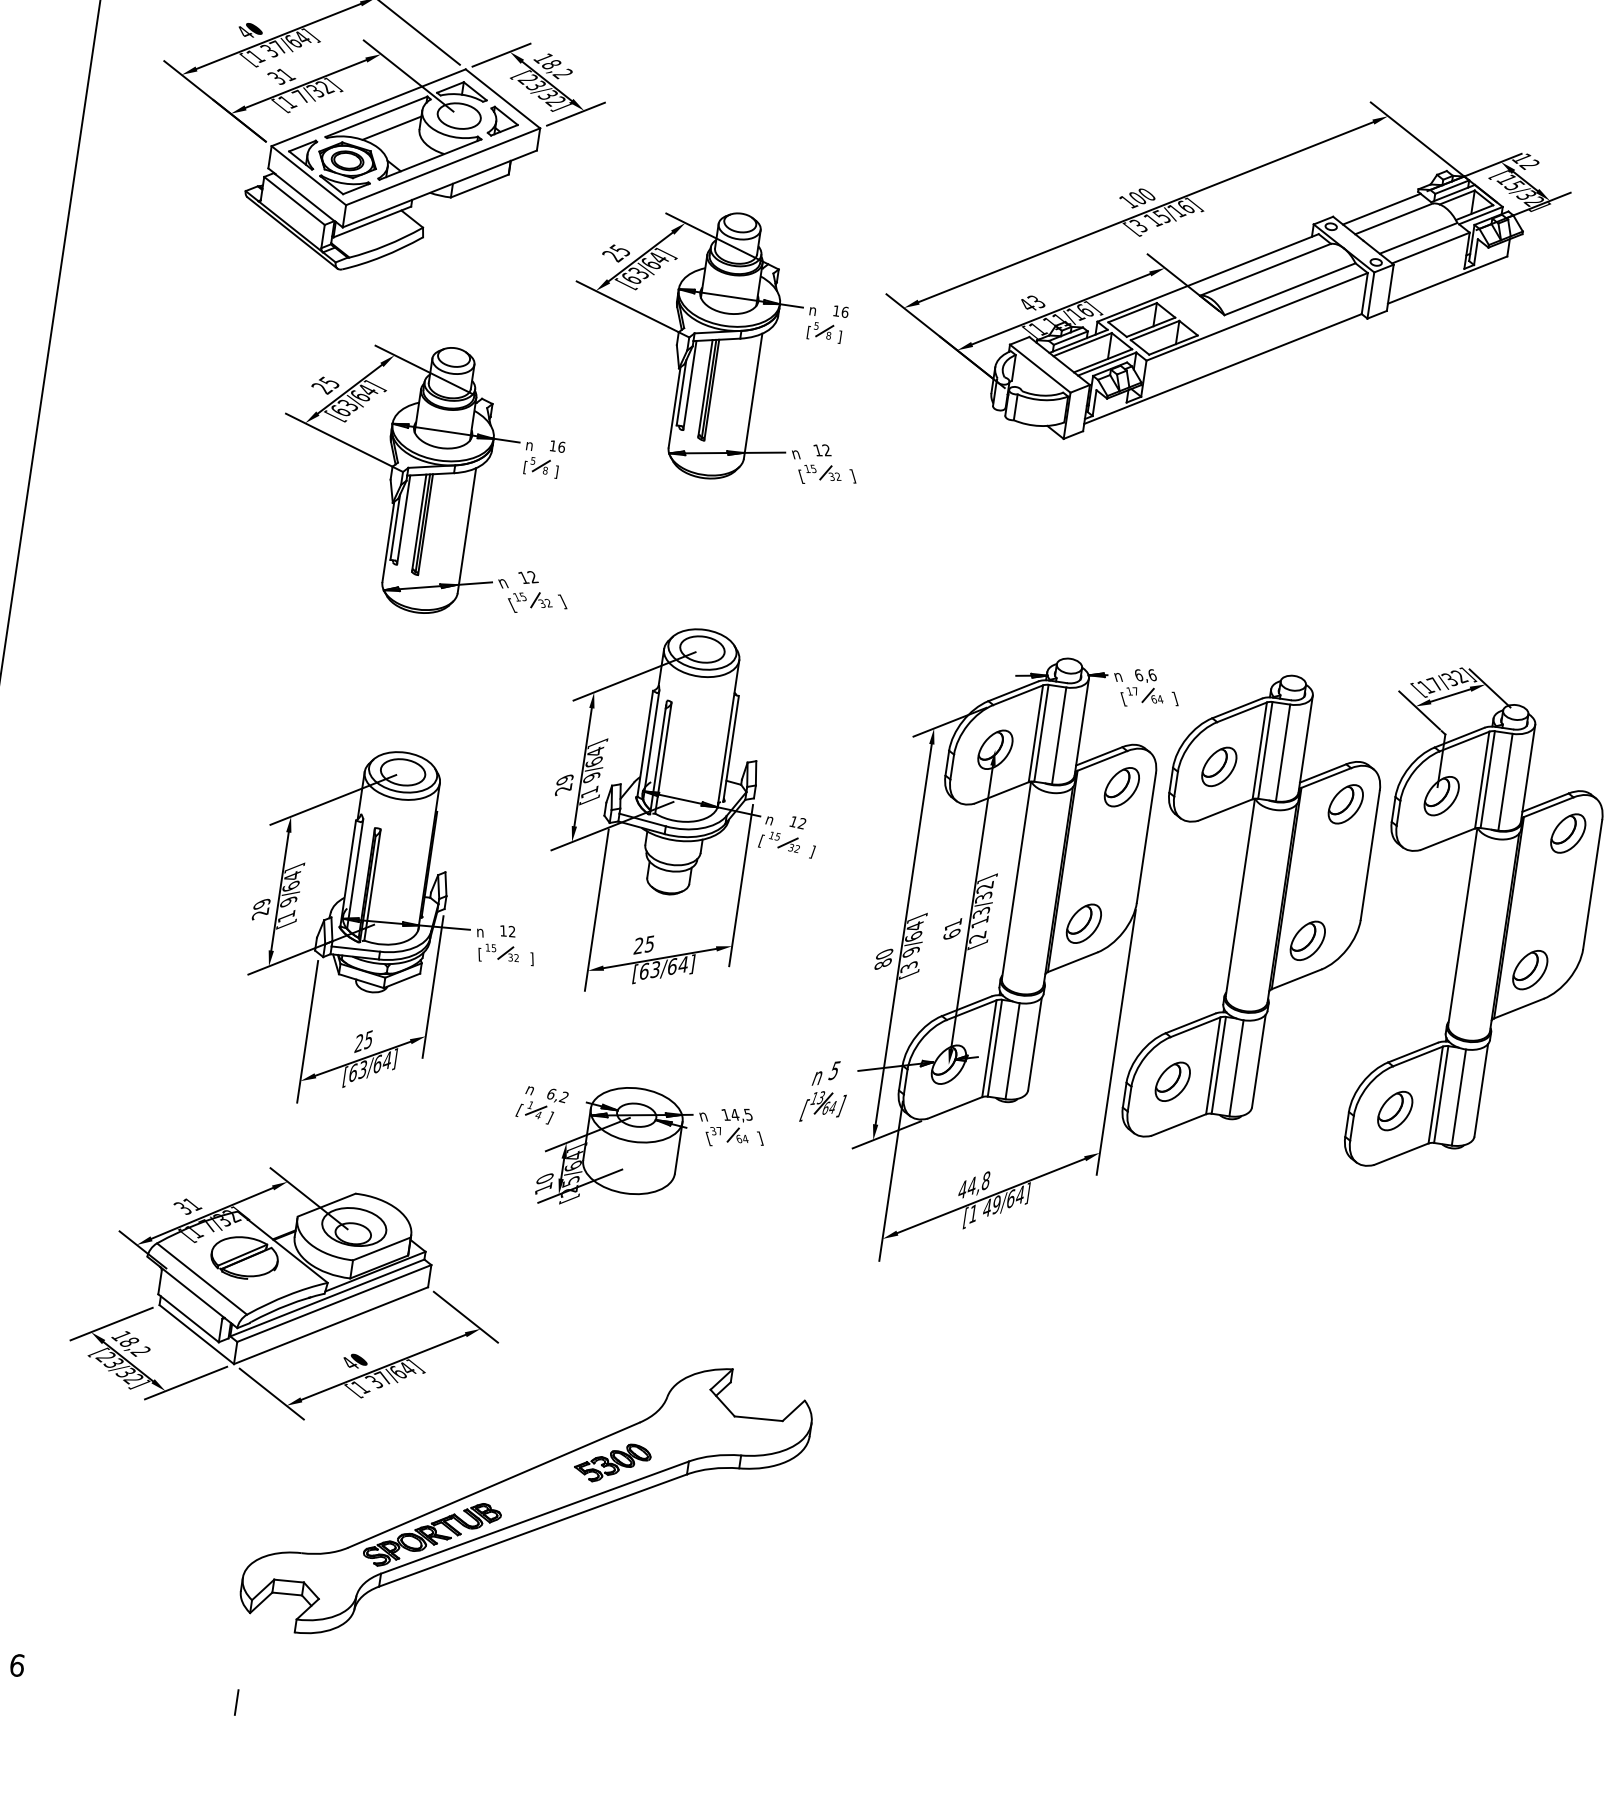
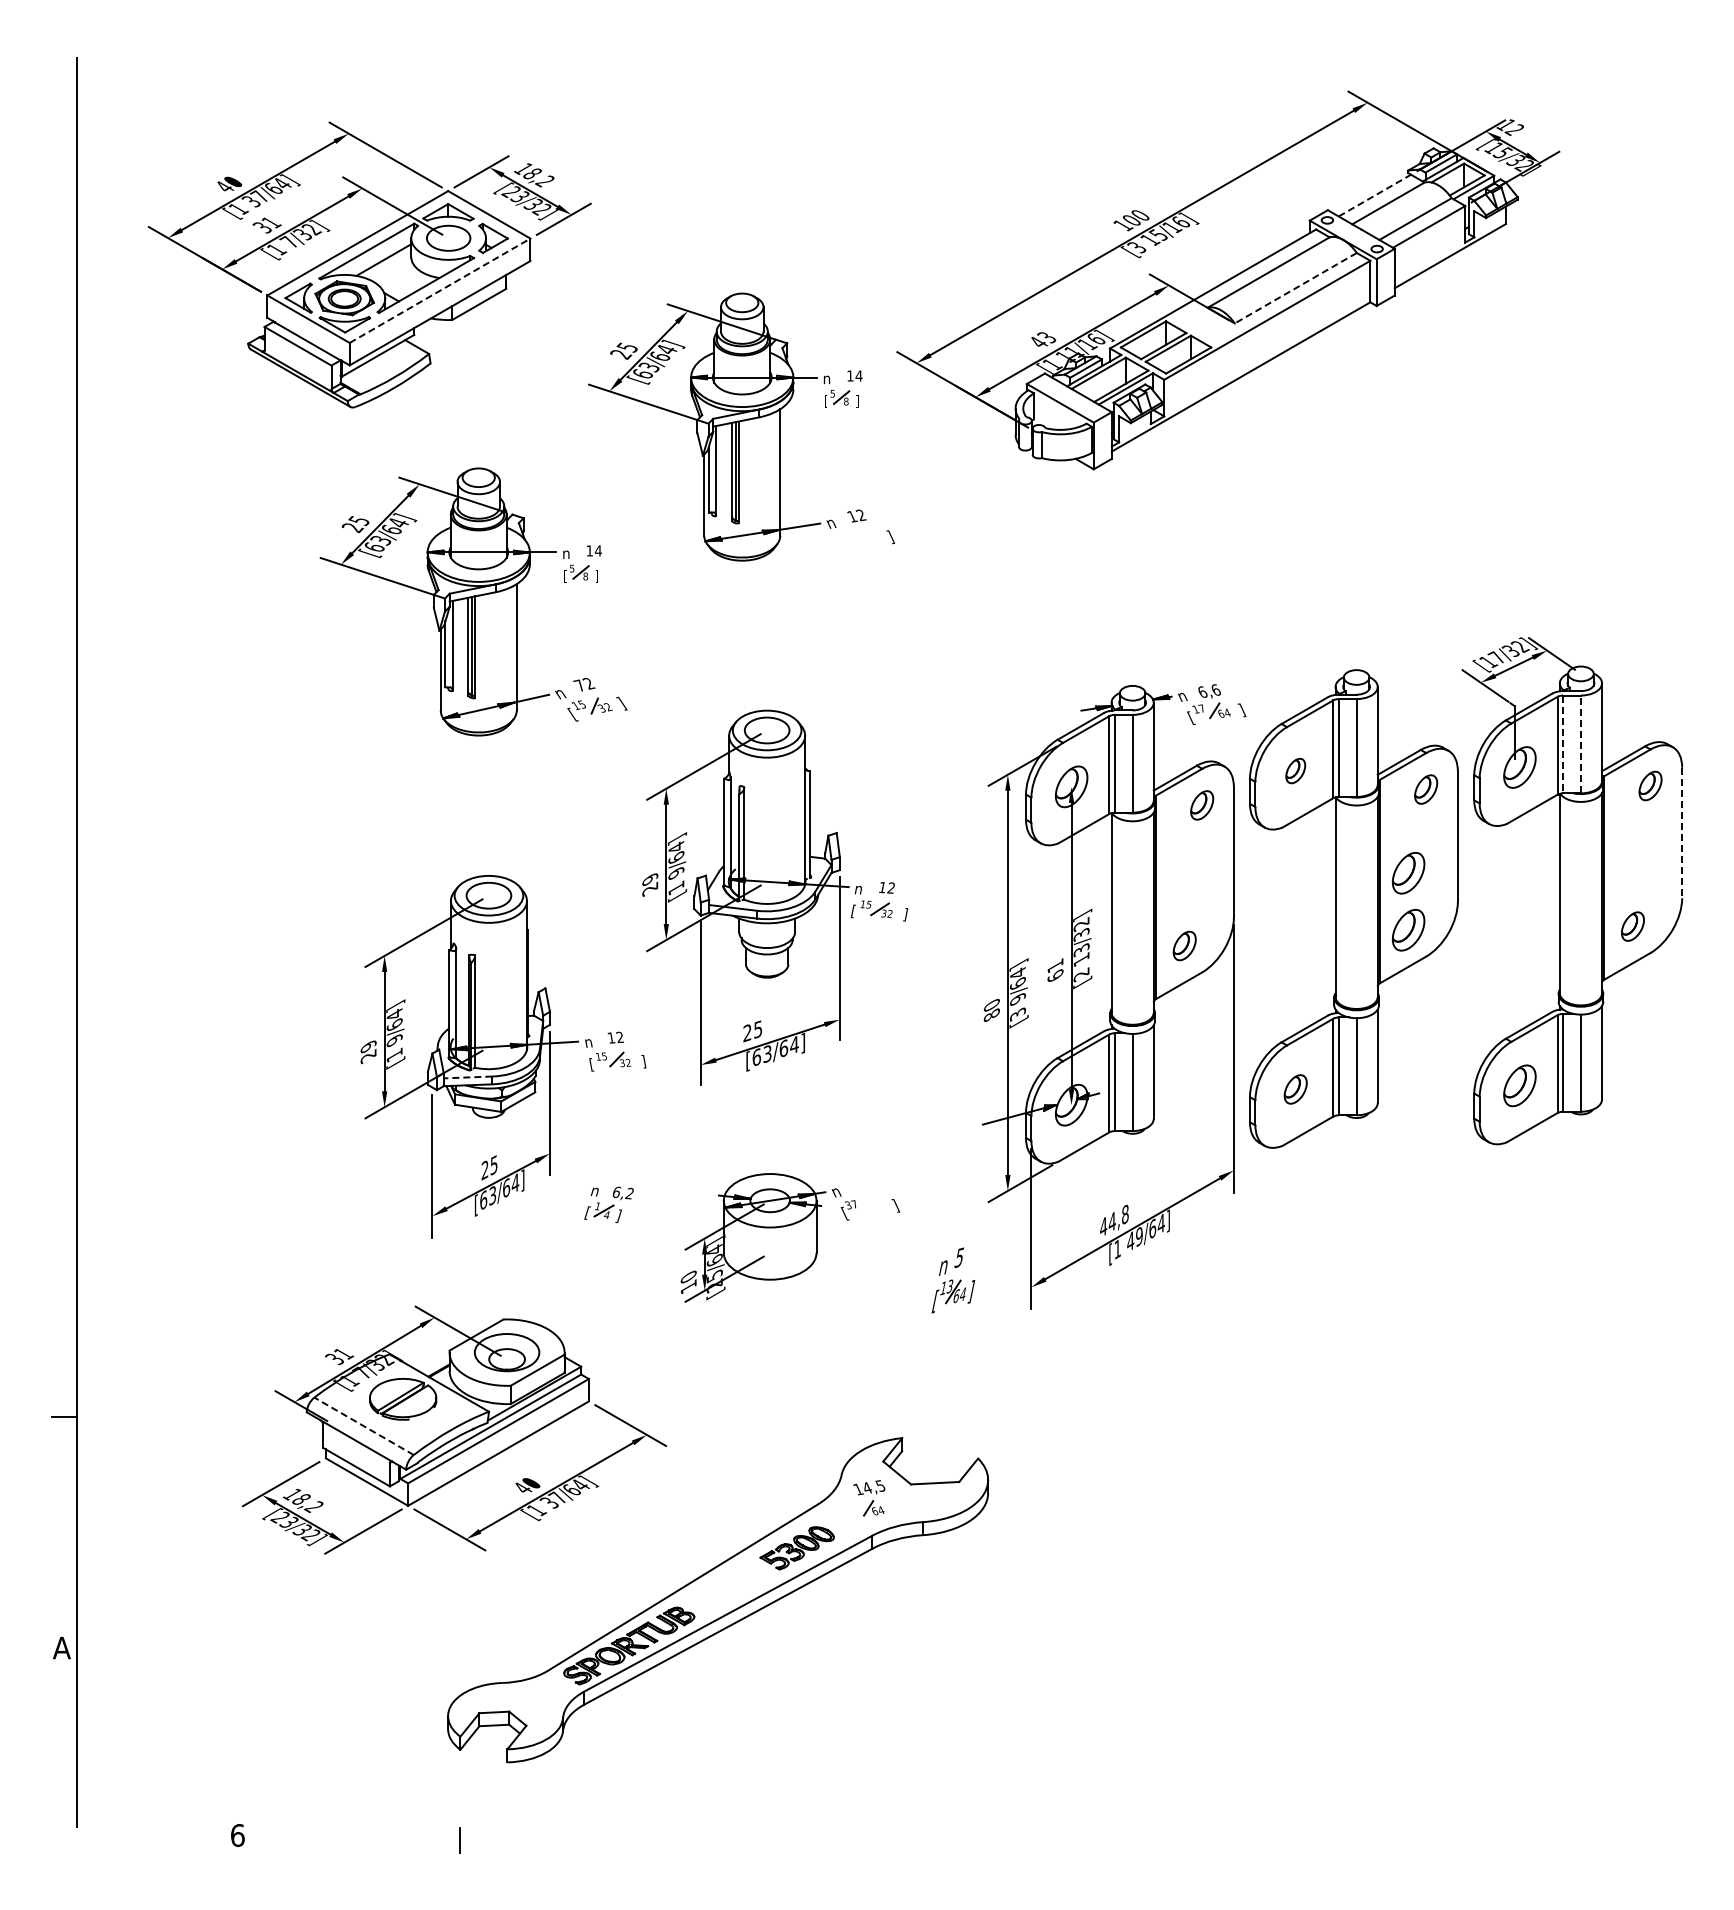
line: (443, 166) -> (440, 290), solid -> dashed
line: (1381, 209) -> (1374, 195), solid -> dashed
line: (1289, 289) -> (1295, 288), solid -> dashed
text: (844, 311) -> (858, 375), 16 -> 14
text: (560, 446) -> (597, 550), 16 -> 14
part: (819, 474) -> (857, 540), removed
text: (523, 577) -> (579, 685), 12 -> 72
part: (1219, 766) -> (1295, 770), size x0.6
line: (1488, 779) -> (1563, 744), solid -> dashed
line: (1505, 782) -> (1580, 744), solid -> dashed
part: (1121, 787) -> (1201, 805), size x0.7
part: (1345, 804) -> (1425, 789), size x0.7
part: (1568, 833) -> (1650, 785), size x0.7
part: (1316, 884) -> (1408, 873), added
line: (1592, 885) -> (1682, 833), solid -> dashed
part: (1083, 923) -> (1184, 945), size x0.7
line: (355, 949) -> (467, 1077), solid -> dashed
part: (1529, 969) -> (1632, 926), size x0.7
part: (1172, 1081) -> (1295, 1089), size x0.7
part: (825, 1092) -> (953, 1280), moved
part: (541, 1104) -> (608, 1204), moved
part: (735, 1125) -> (869, 1498), moved
line: (201, 1279) -> (363, 1426), solid -> dashed

